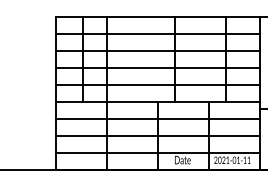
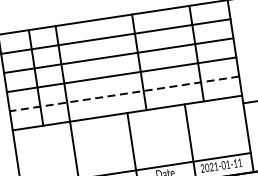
line: (157, 85) -> (124, 94), solid -> dashed
line: (157, 119) -> (130, 132), removed
line: (157, 136) -> (132, 151), removed

